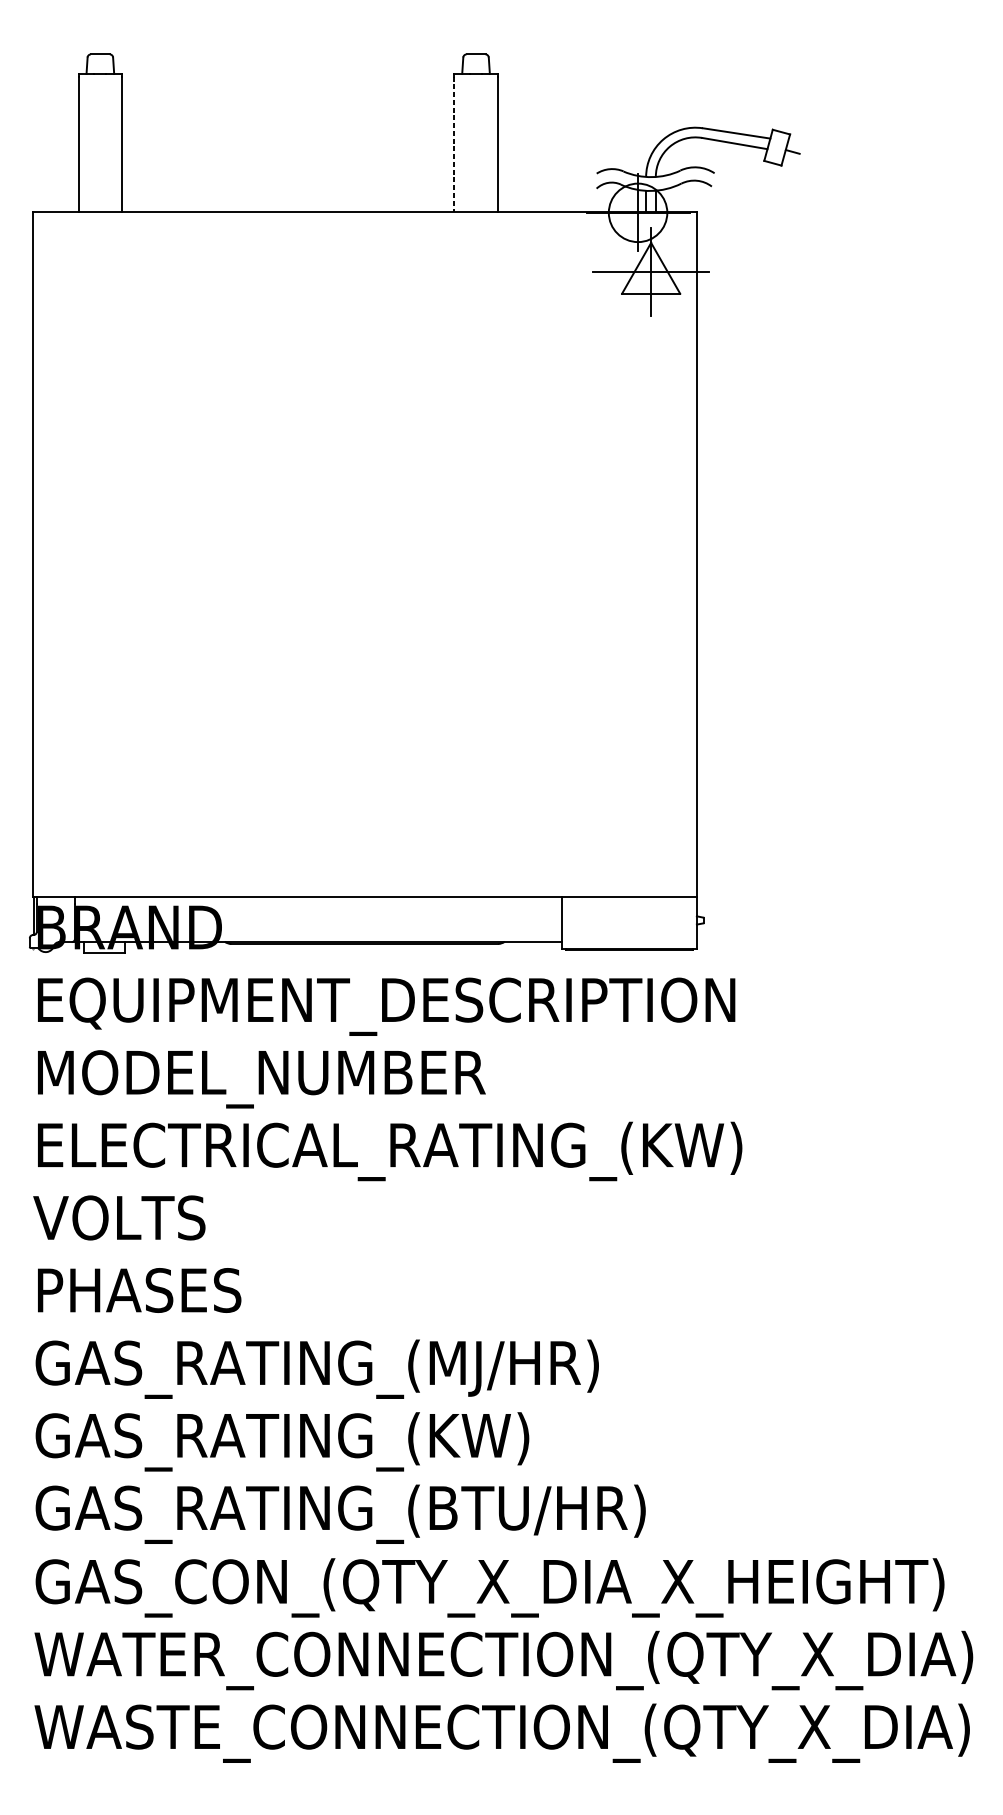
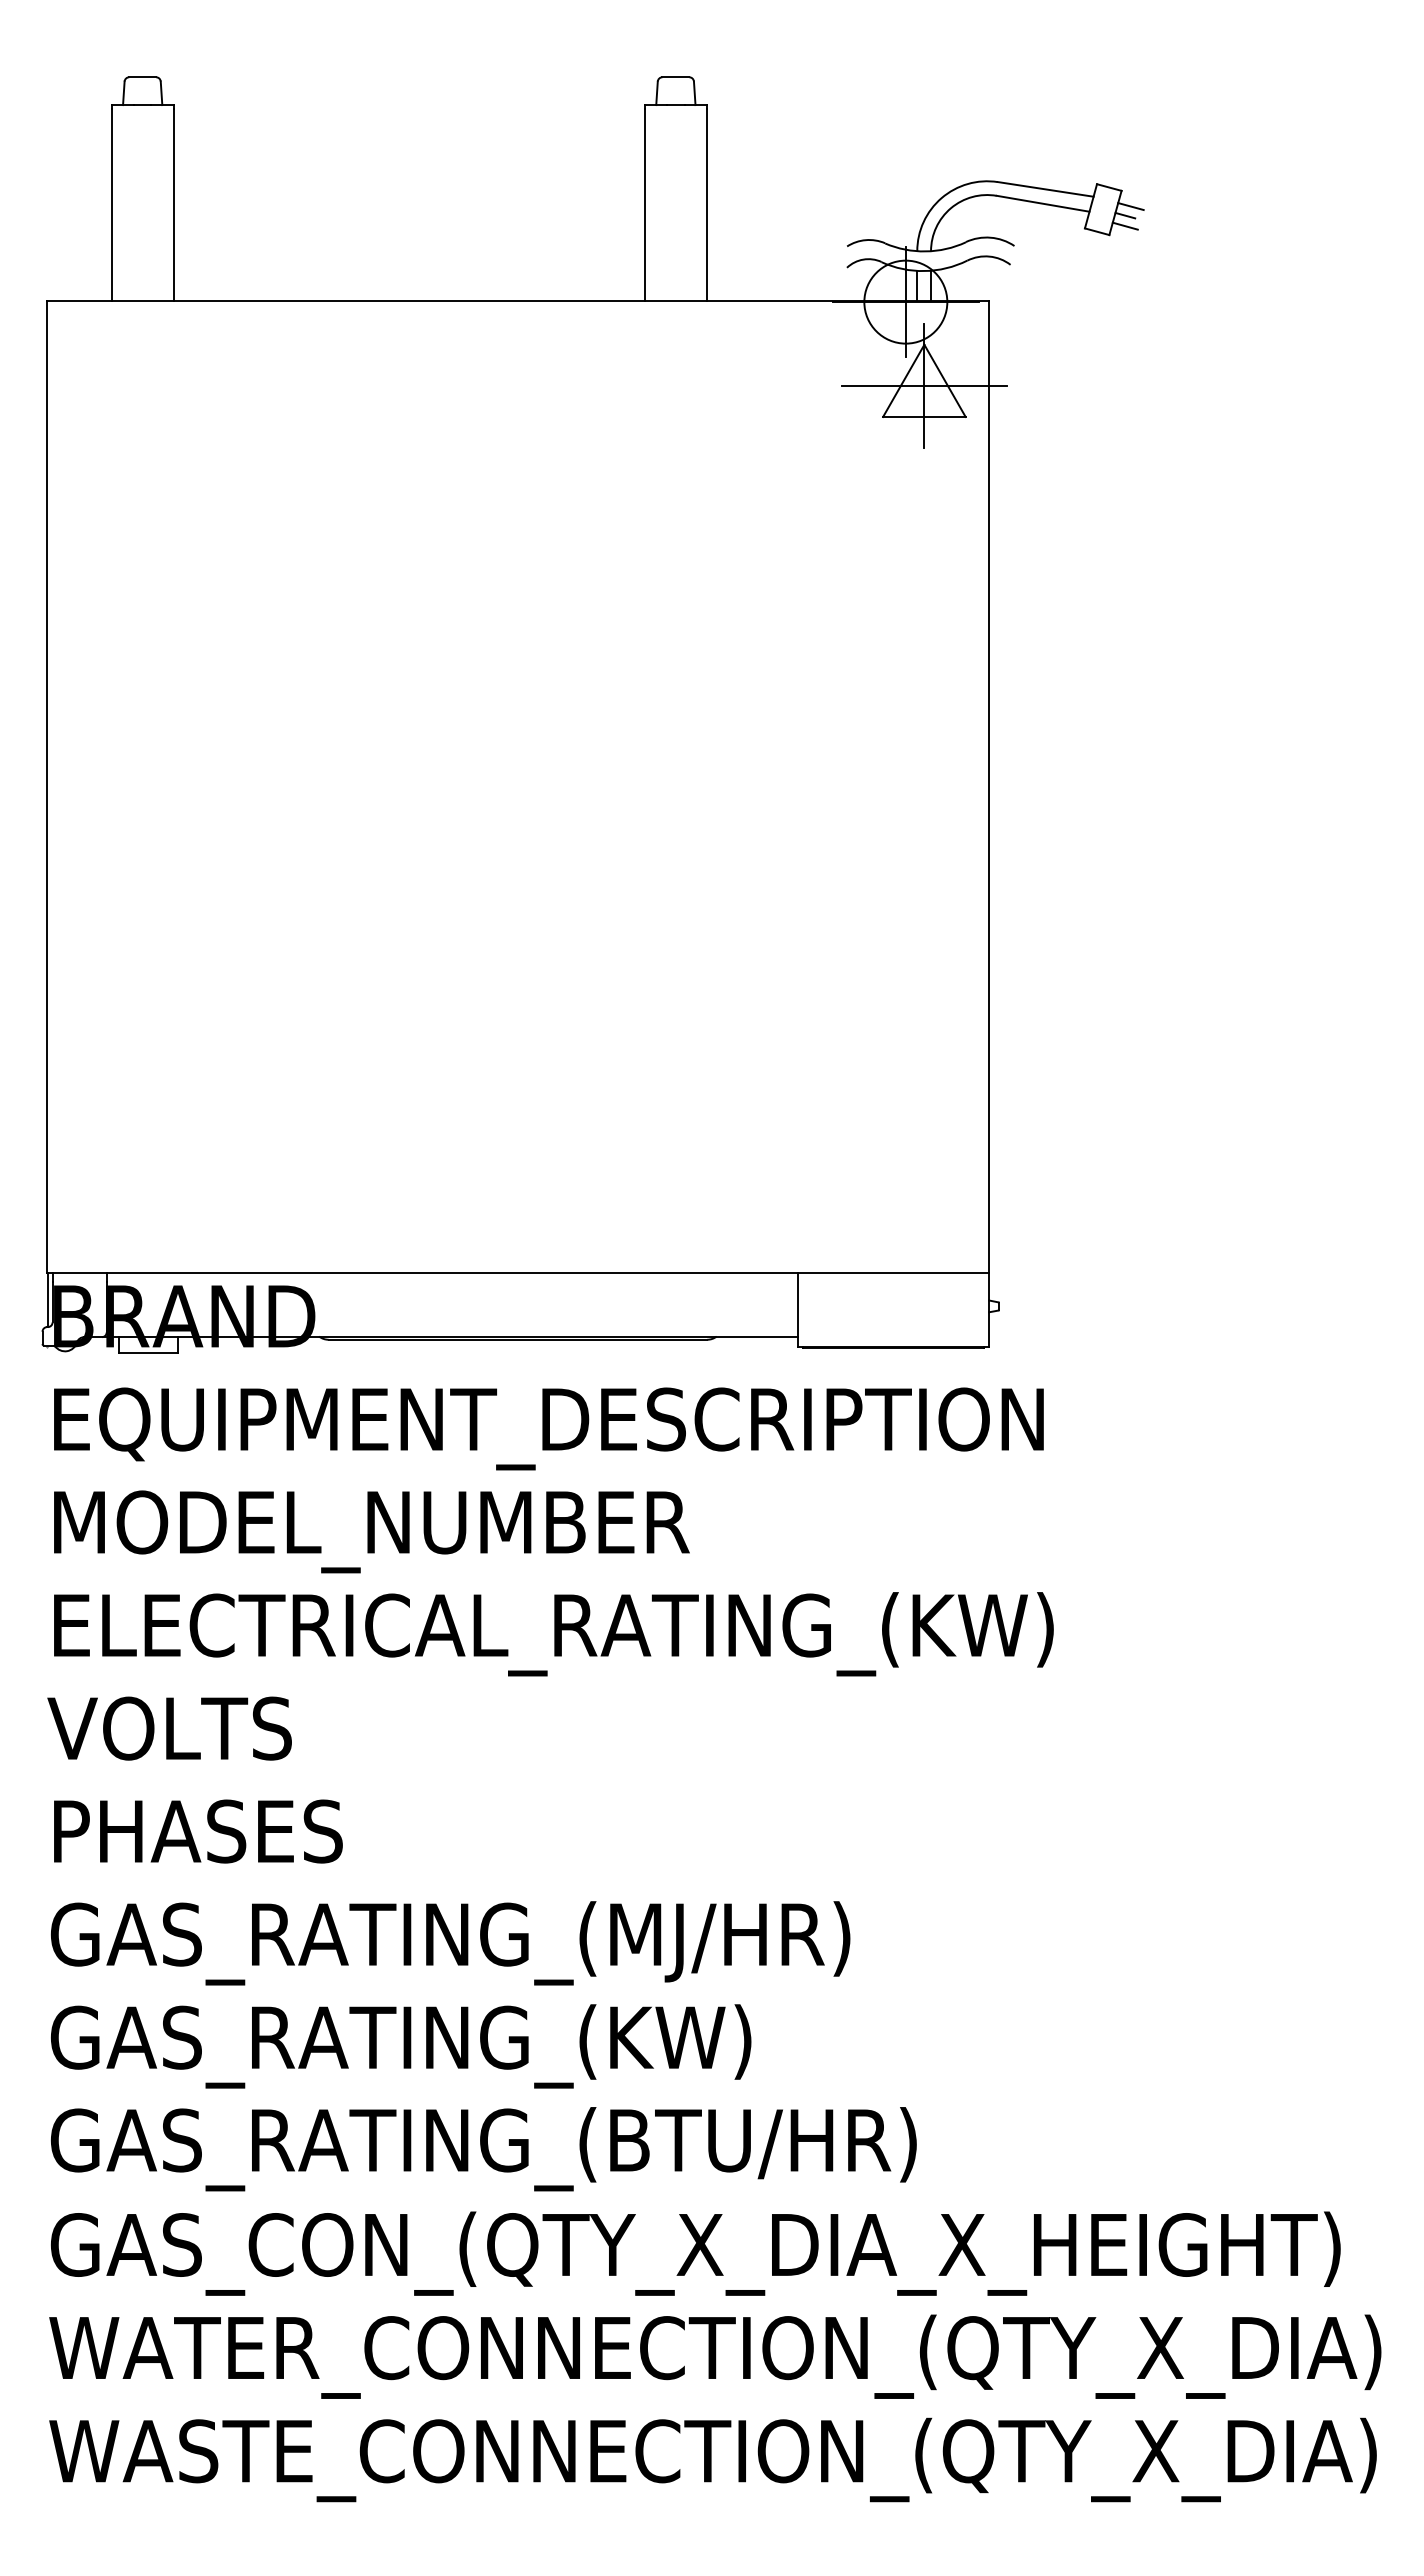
line: (453, 144) -> (644, 205), dashed -> solid
line: (796, 145) -> (1130, 206), added
line: (792, 158) -> (1124, 225), added

